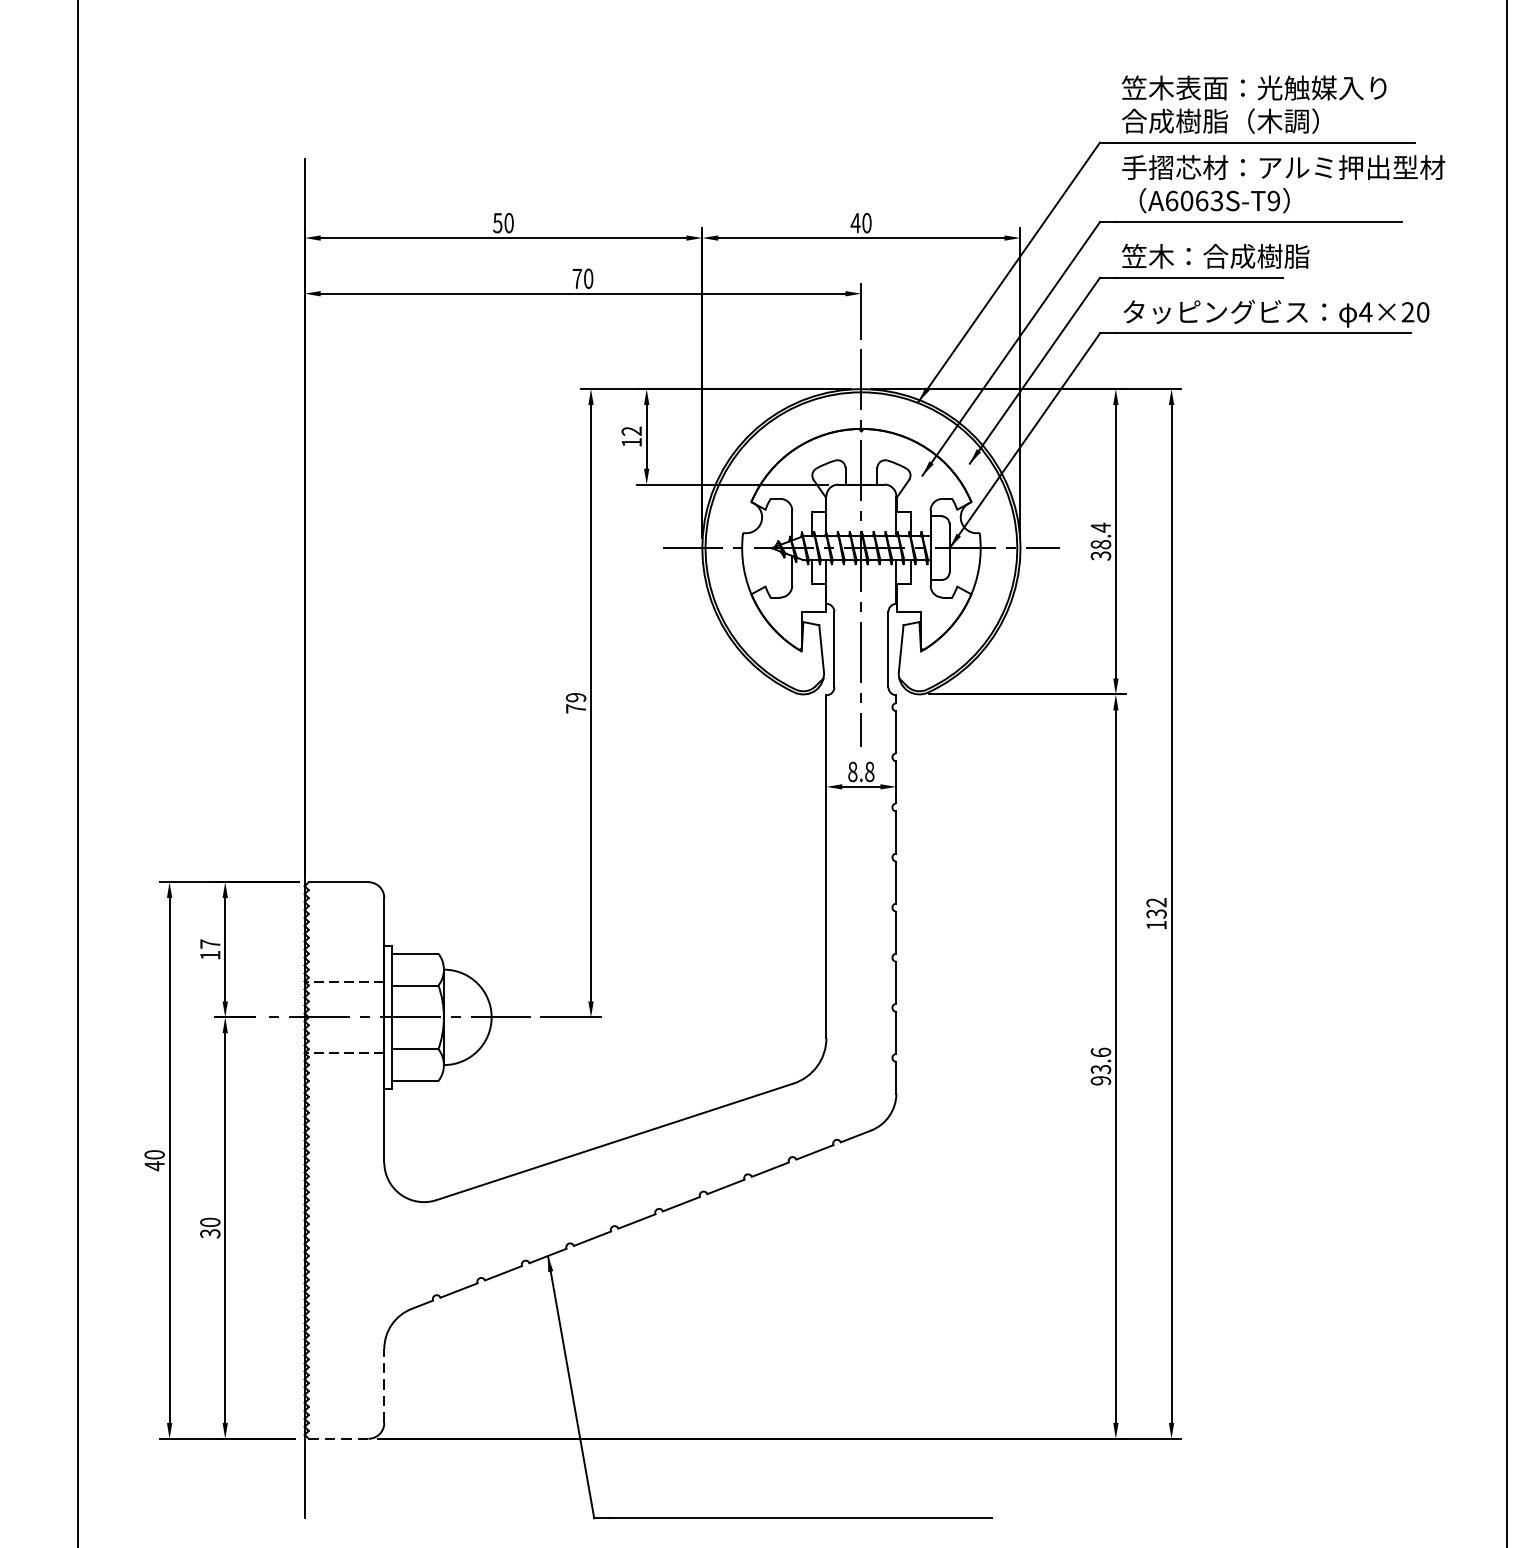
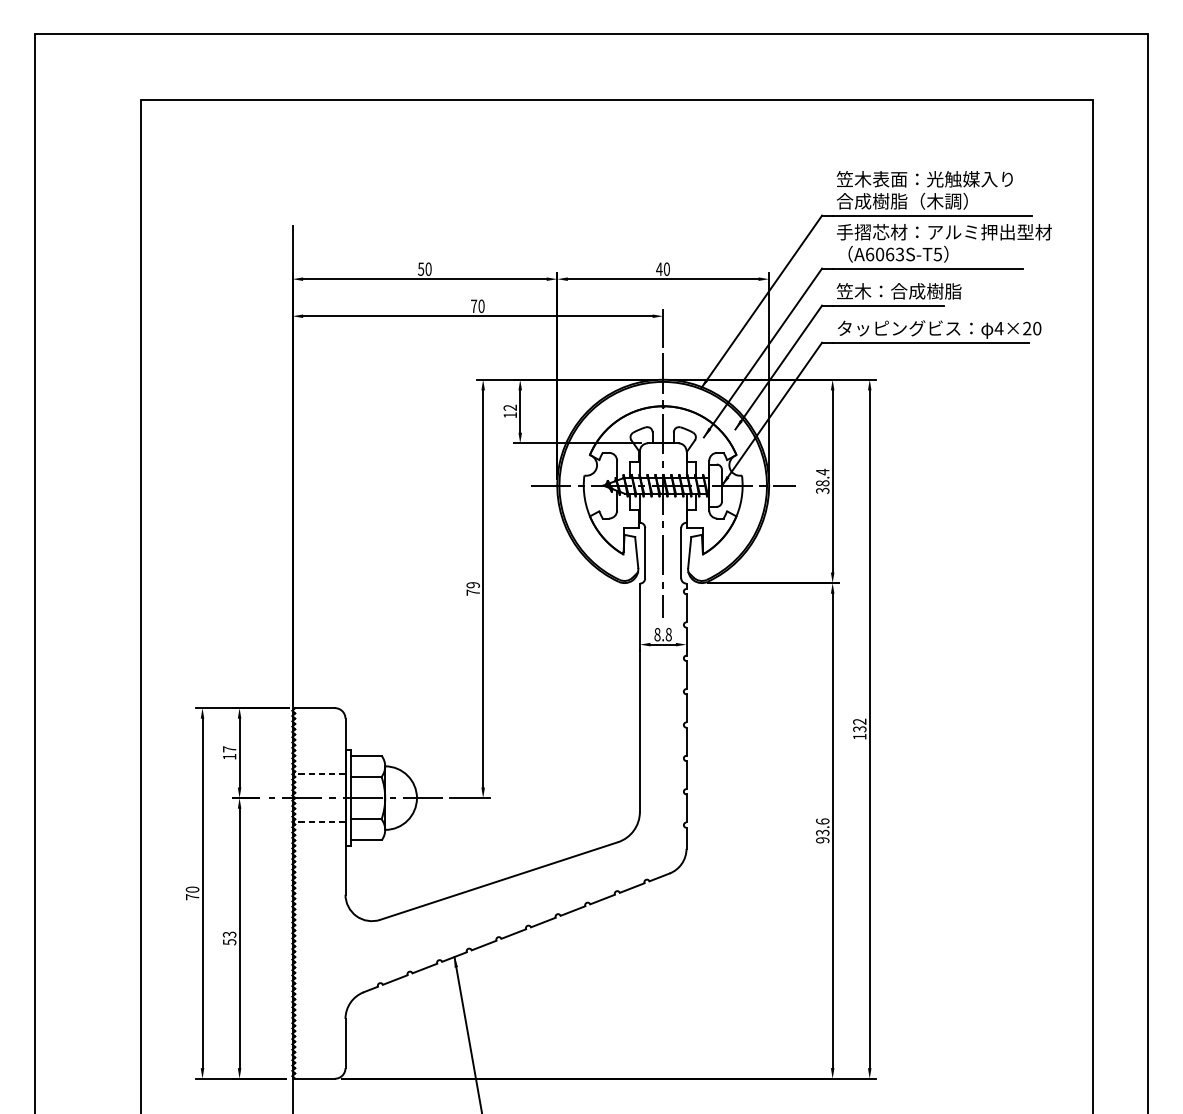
text: (1273, 200) -> (937, 254), A6063S-T9 -> A6063S-T5
text: (154, 1165) -> (192, 896), 40 -> 70
text: (210, 1226) -> (229, 937), 30 -> 53
line: (384, 1385) -> (345, 1043), dashed -> solid
line: (339, 1438) -> (315, 1078), dashed -> solid

